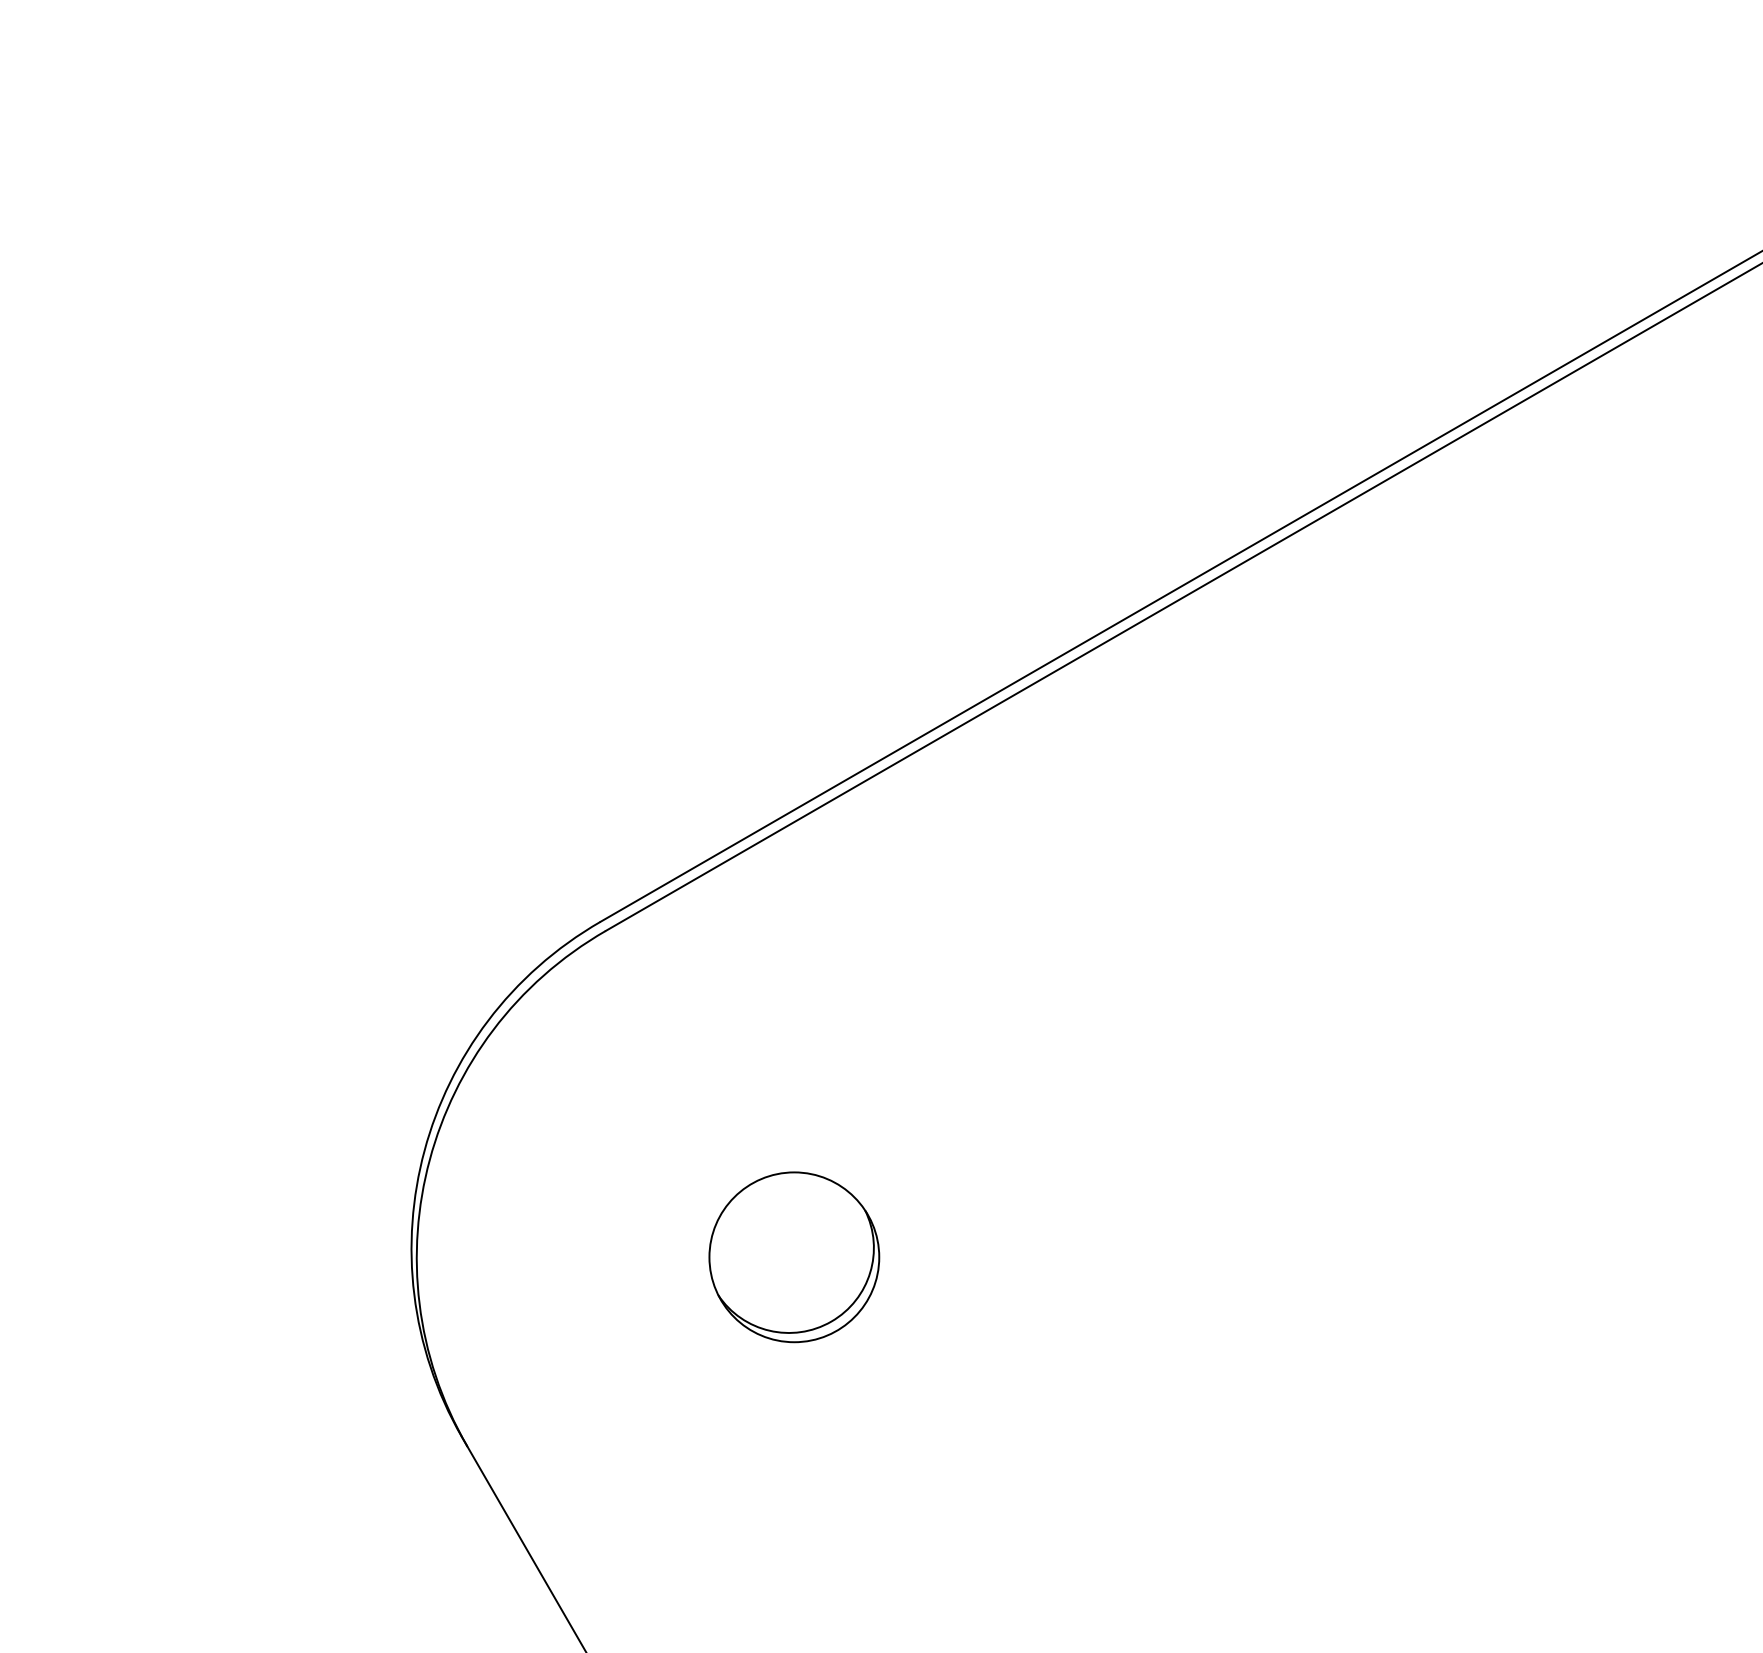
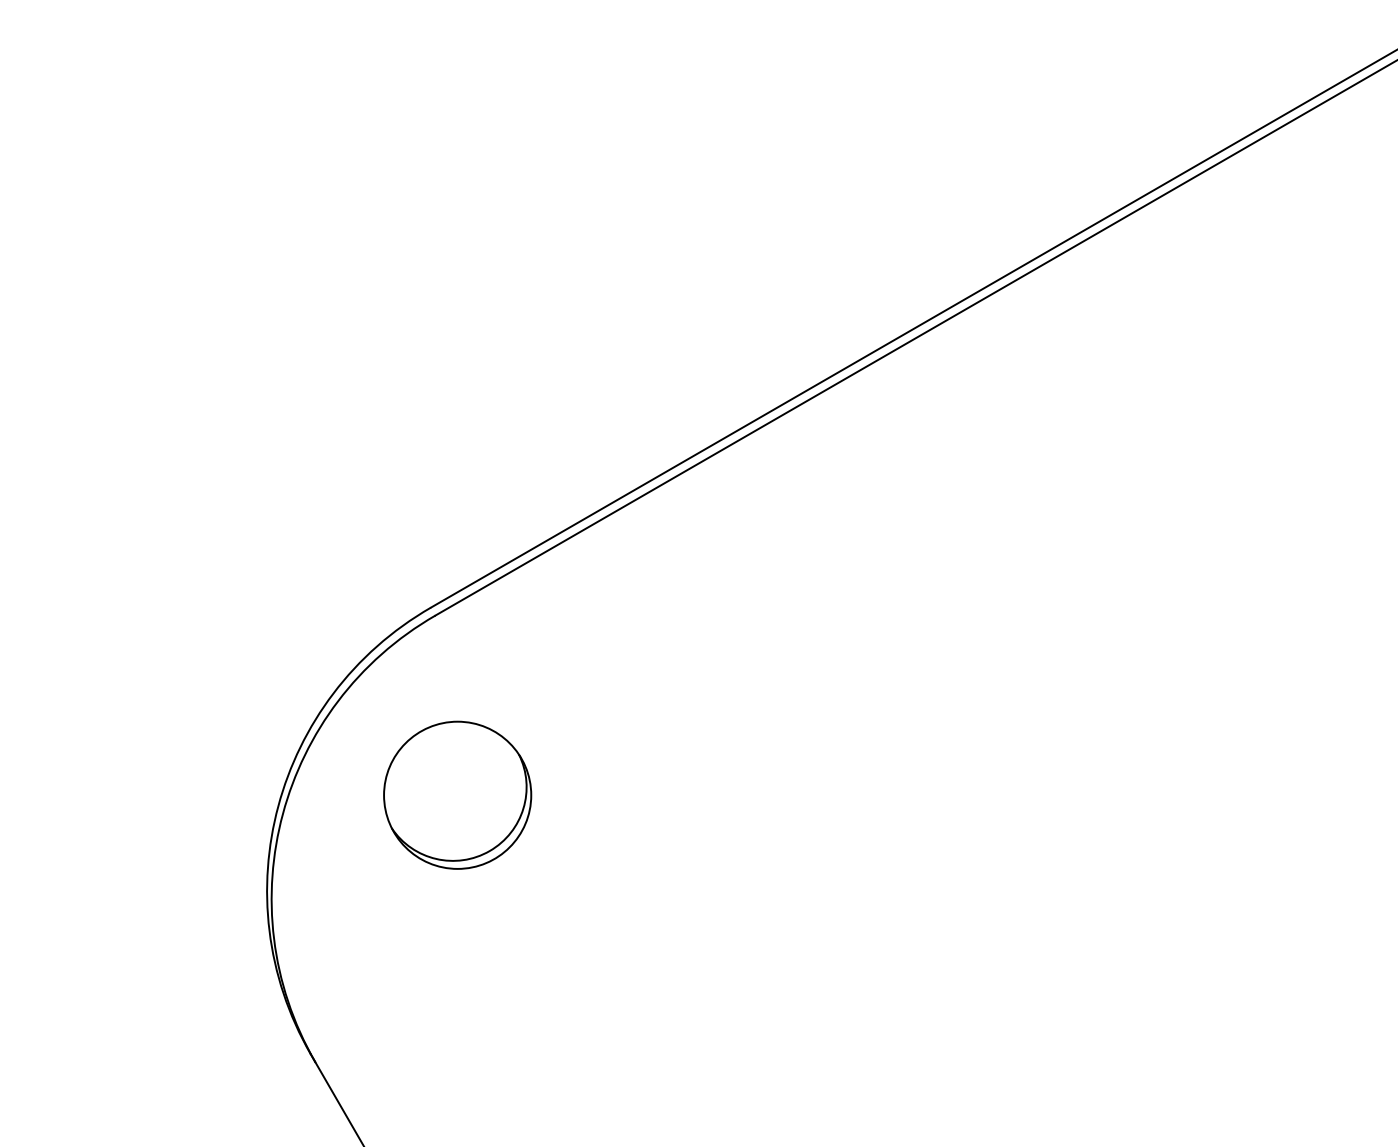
part: (794, 1257) -> (457, 795), moved

